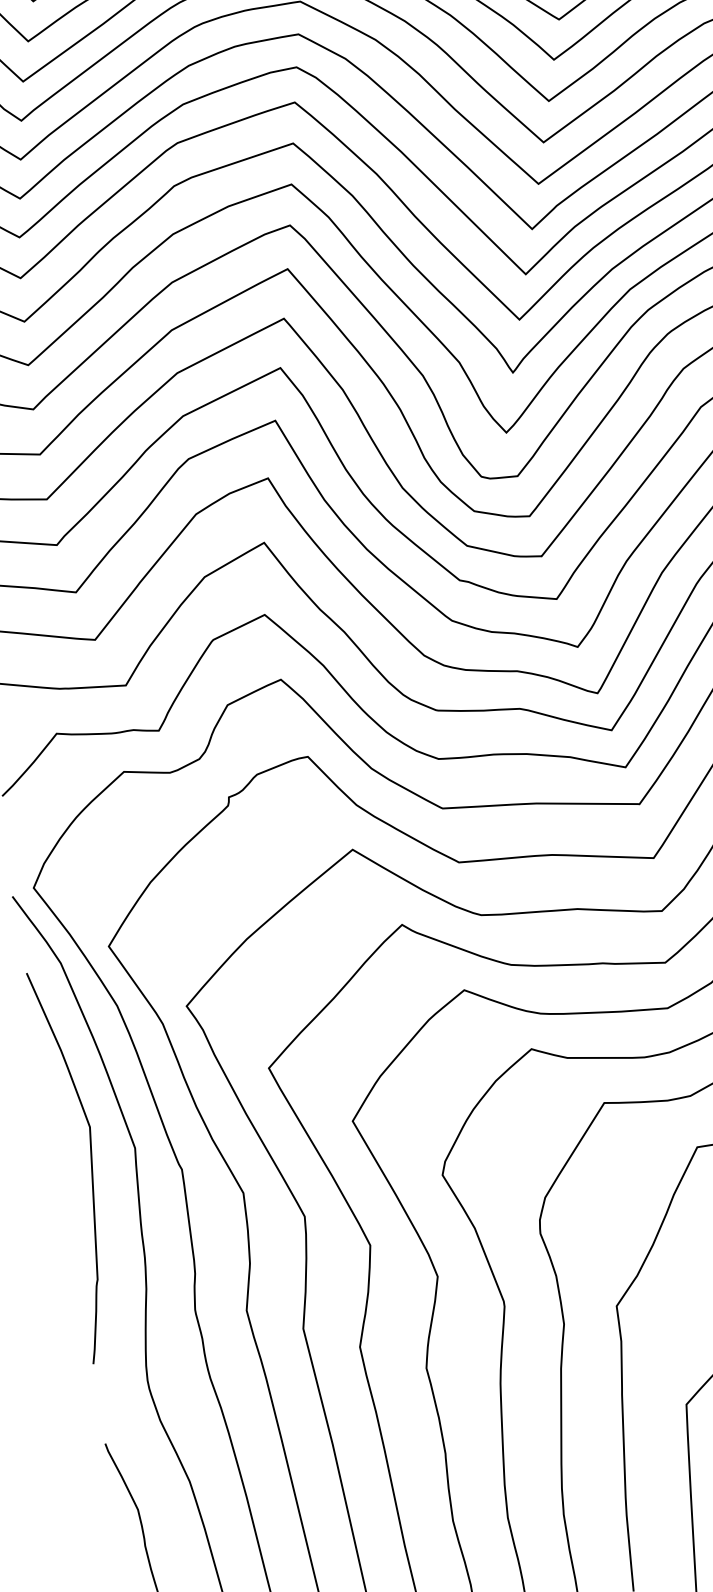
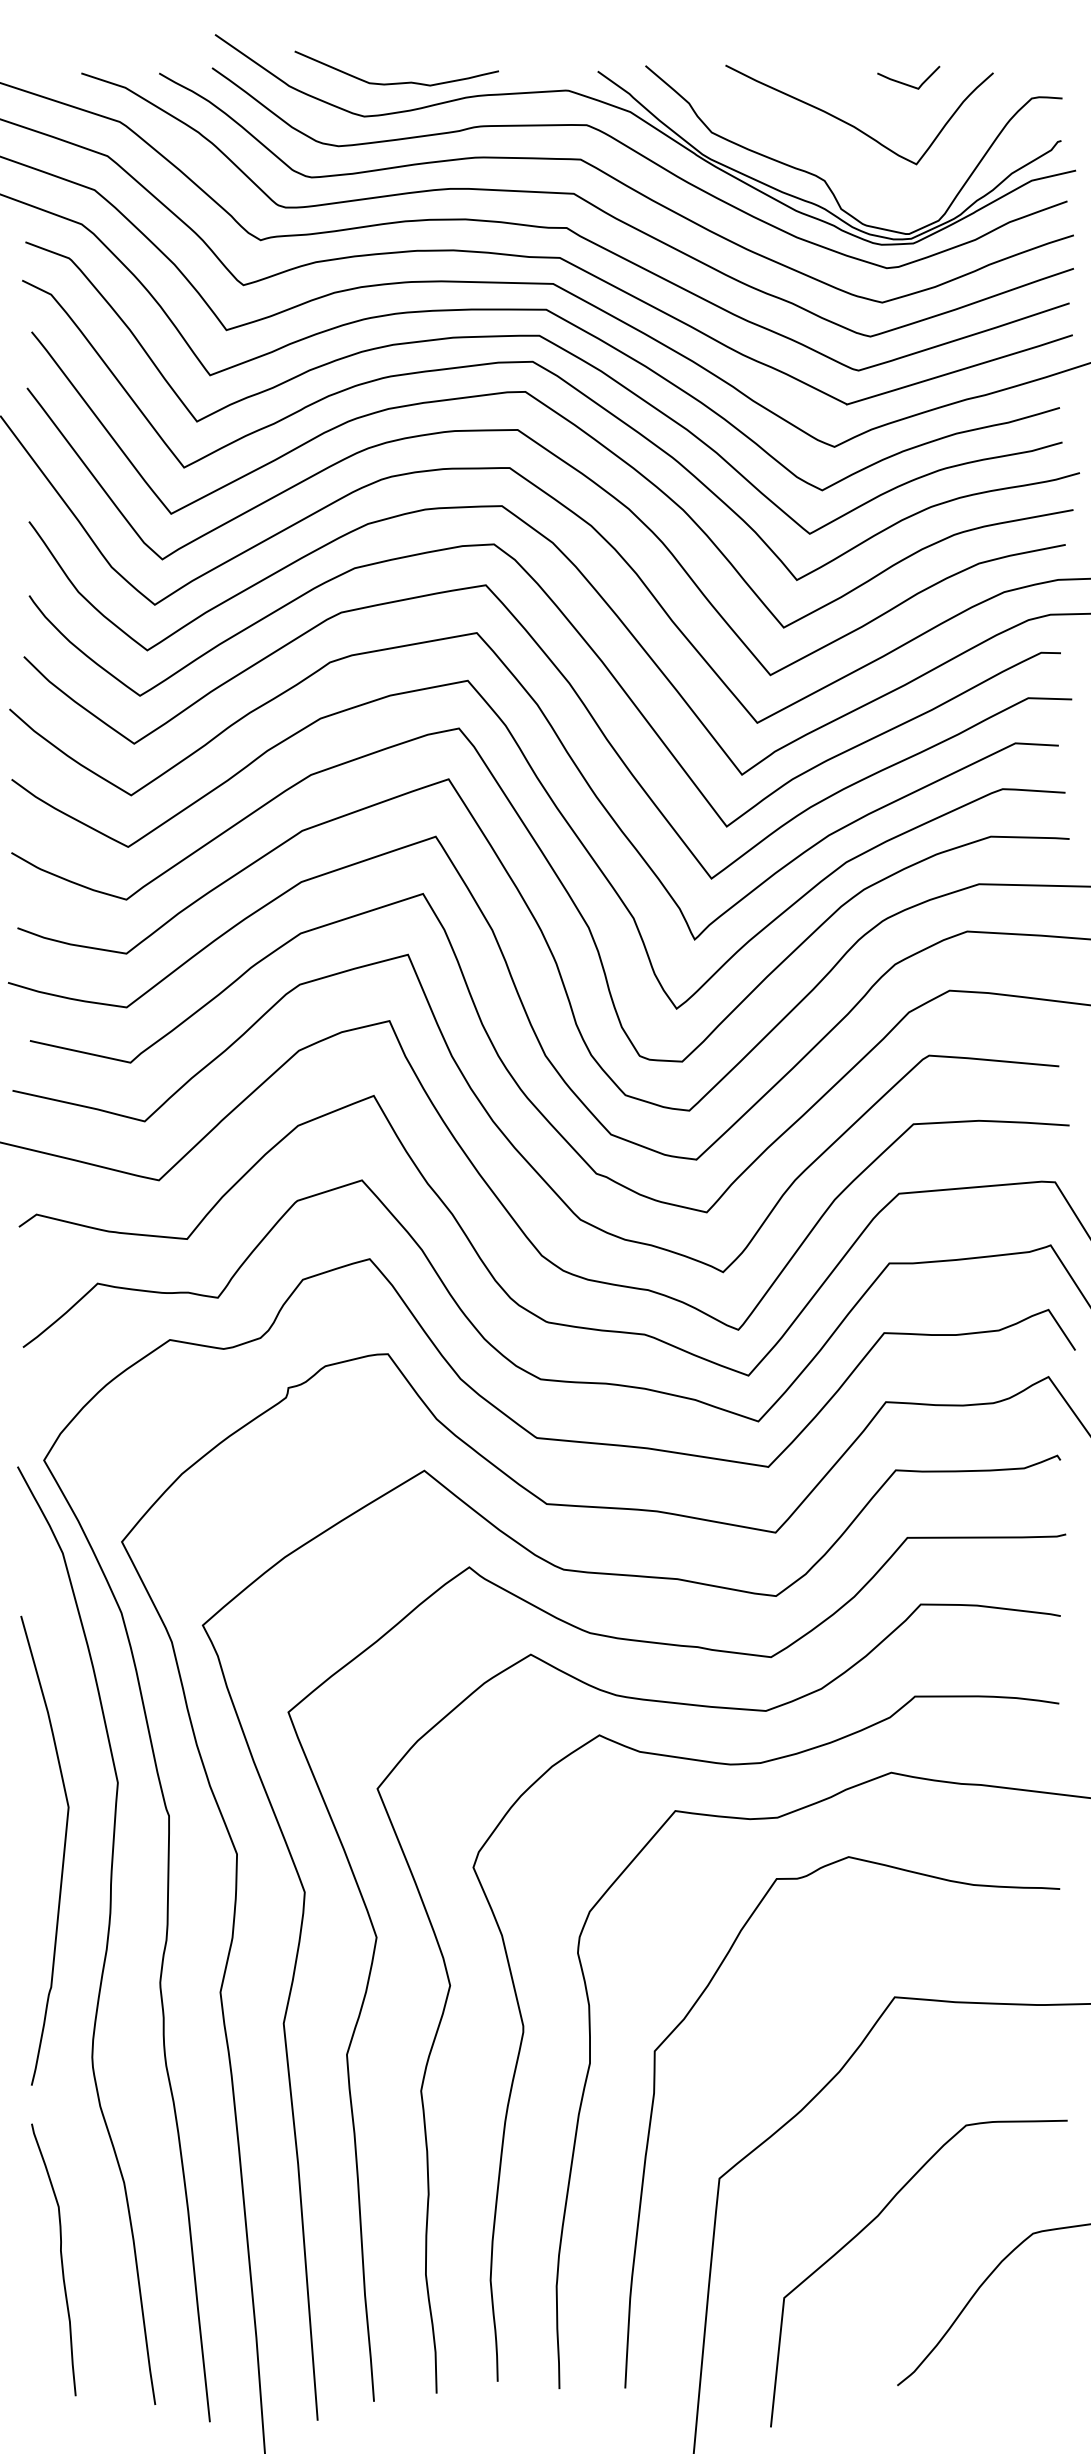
curve: (91, 1163) -> (63, 1850), moved

